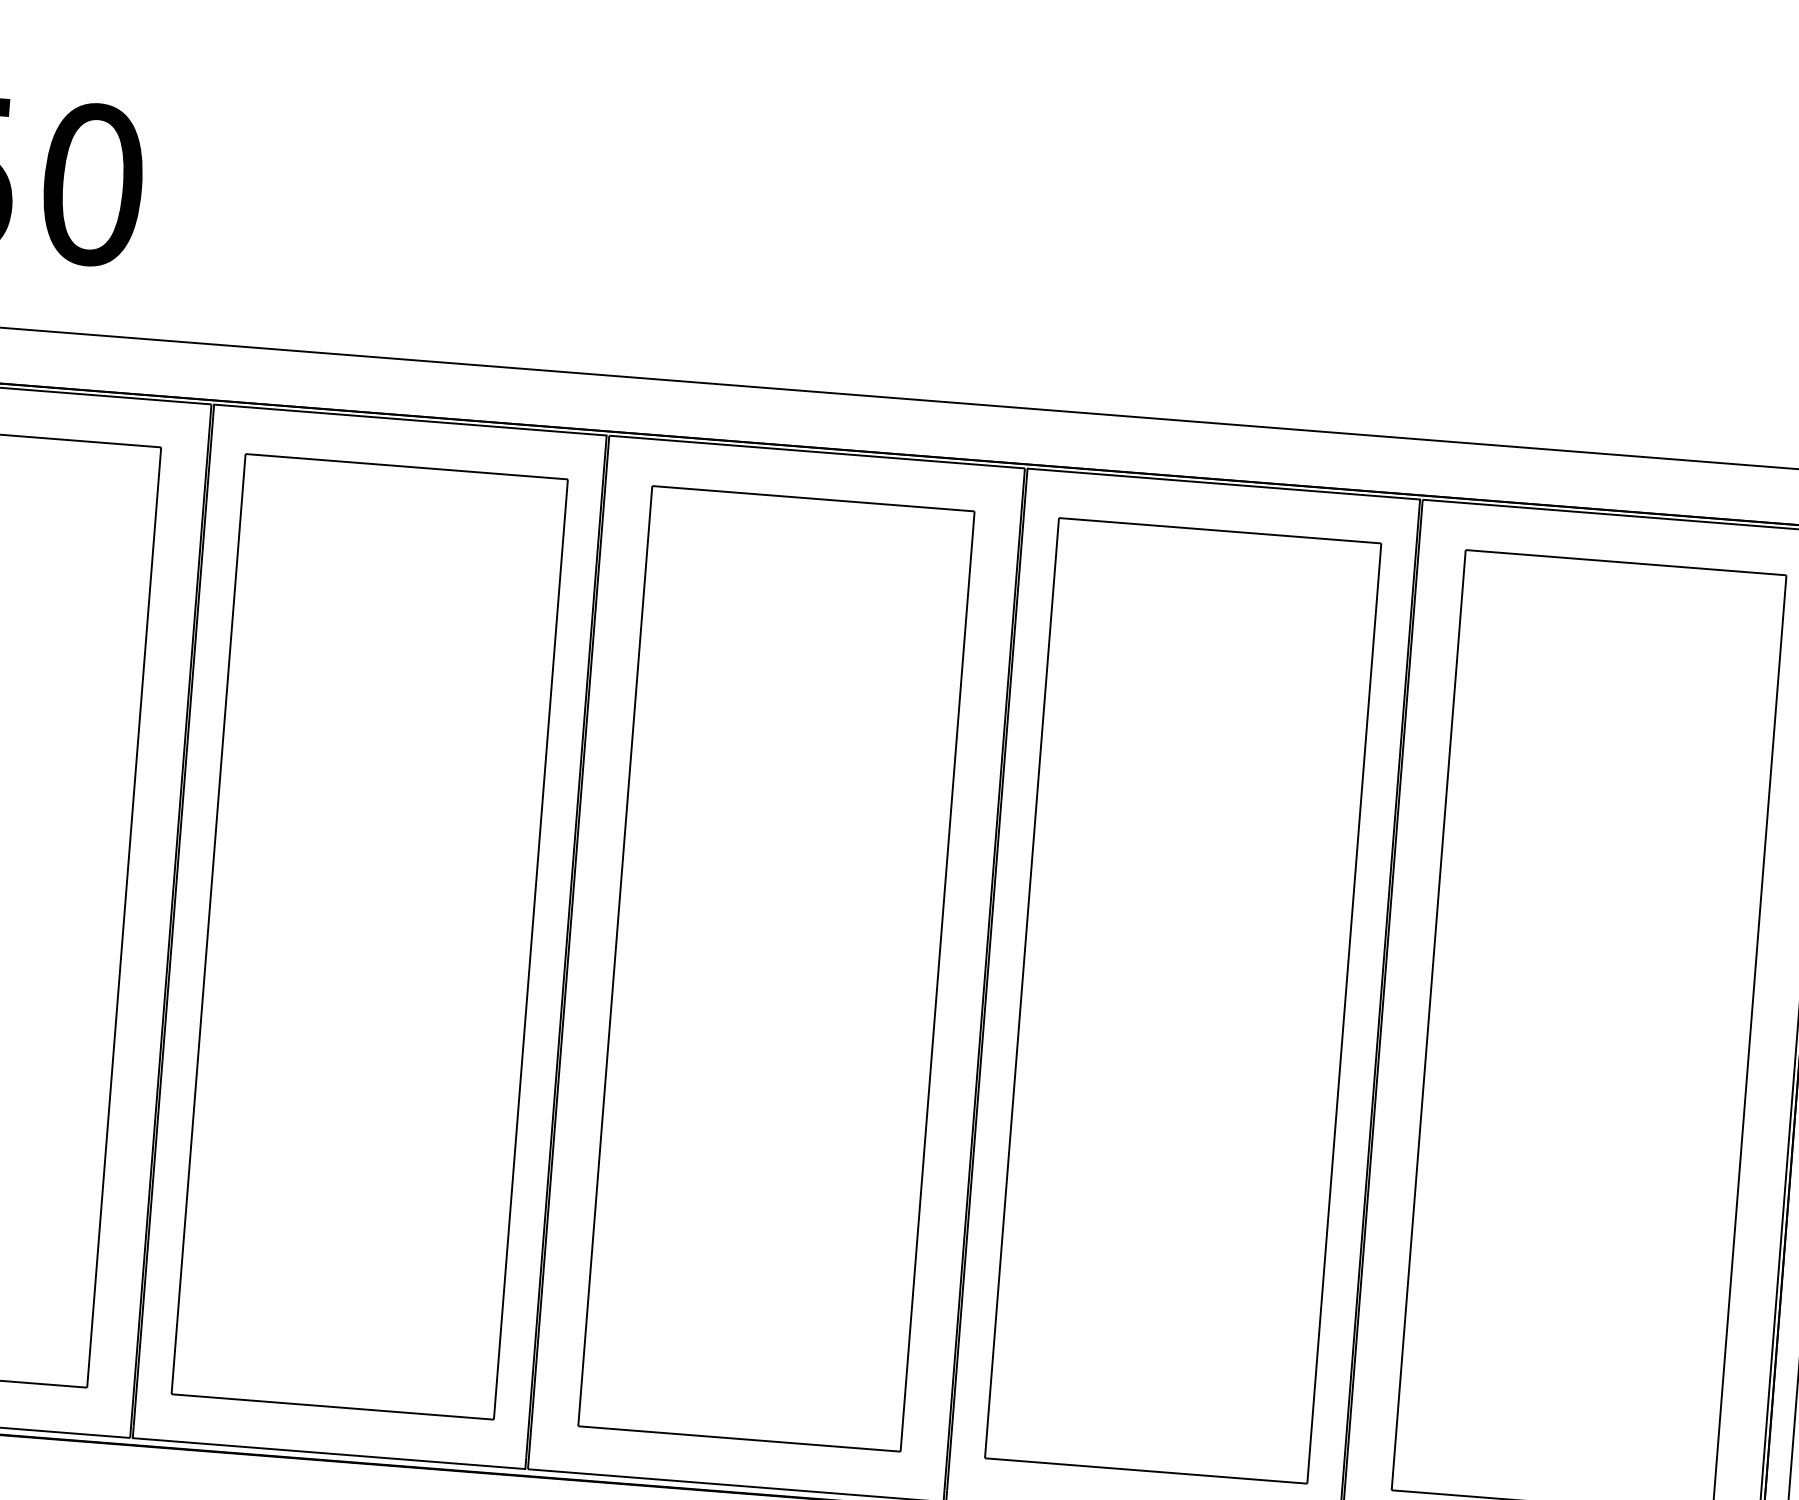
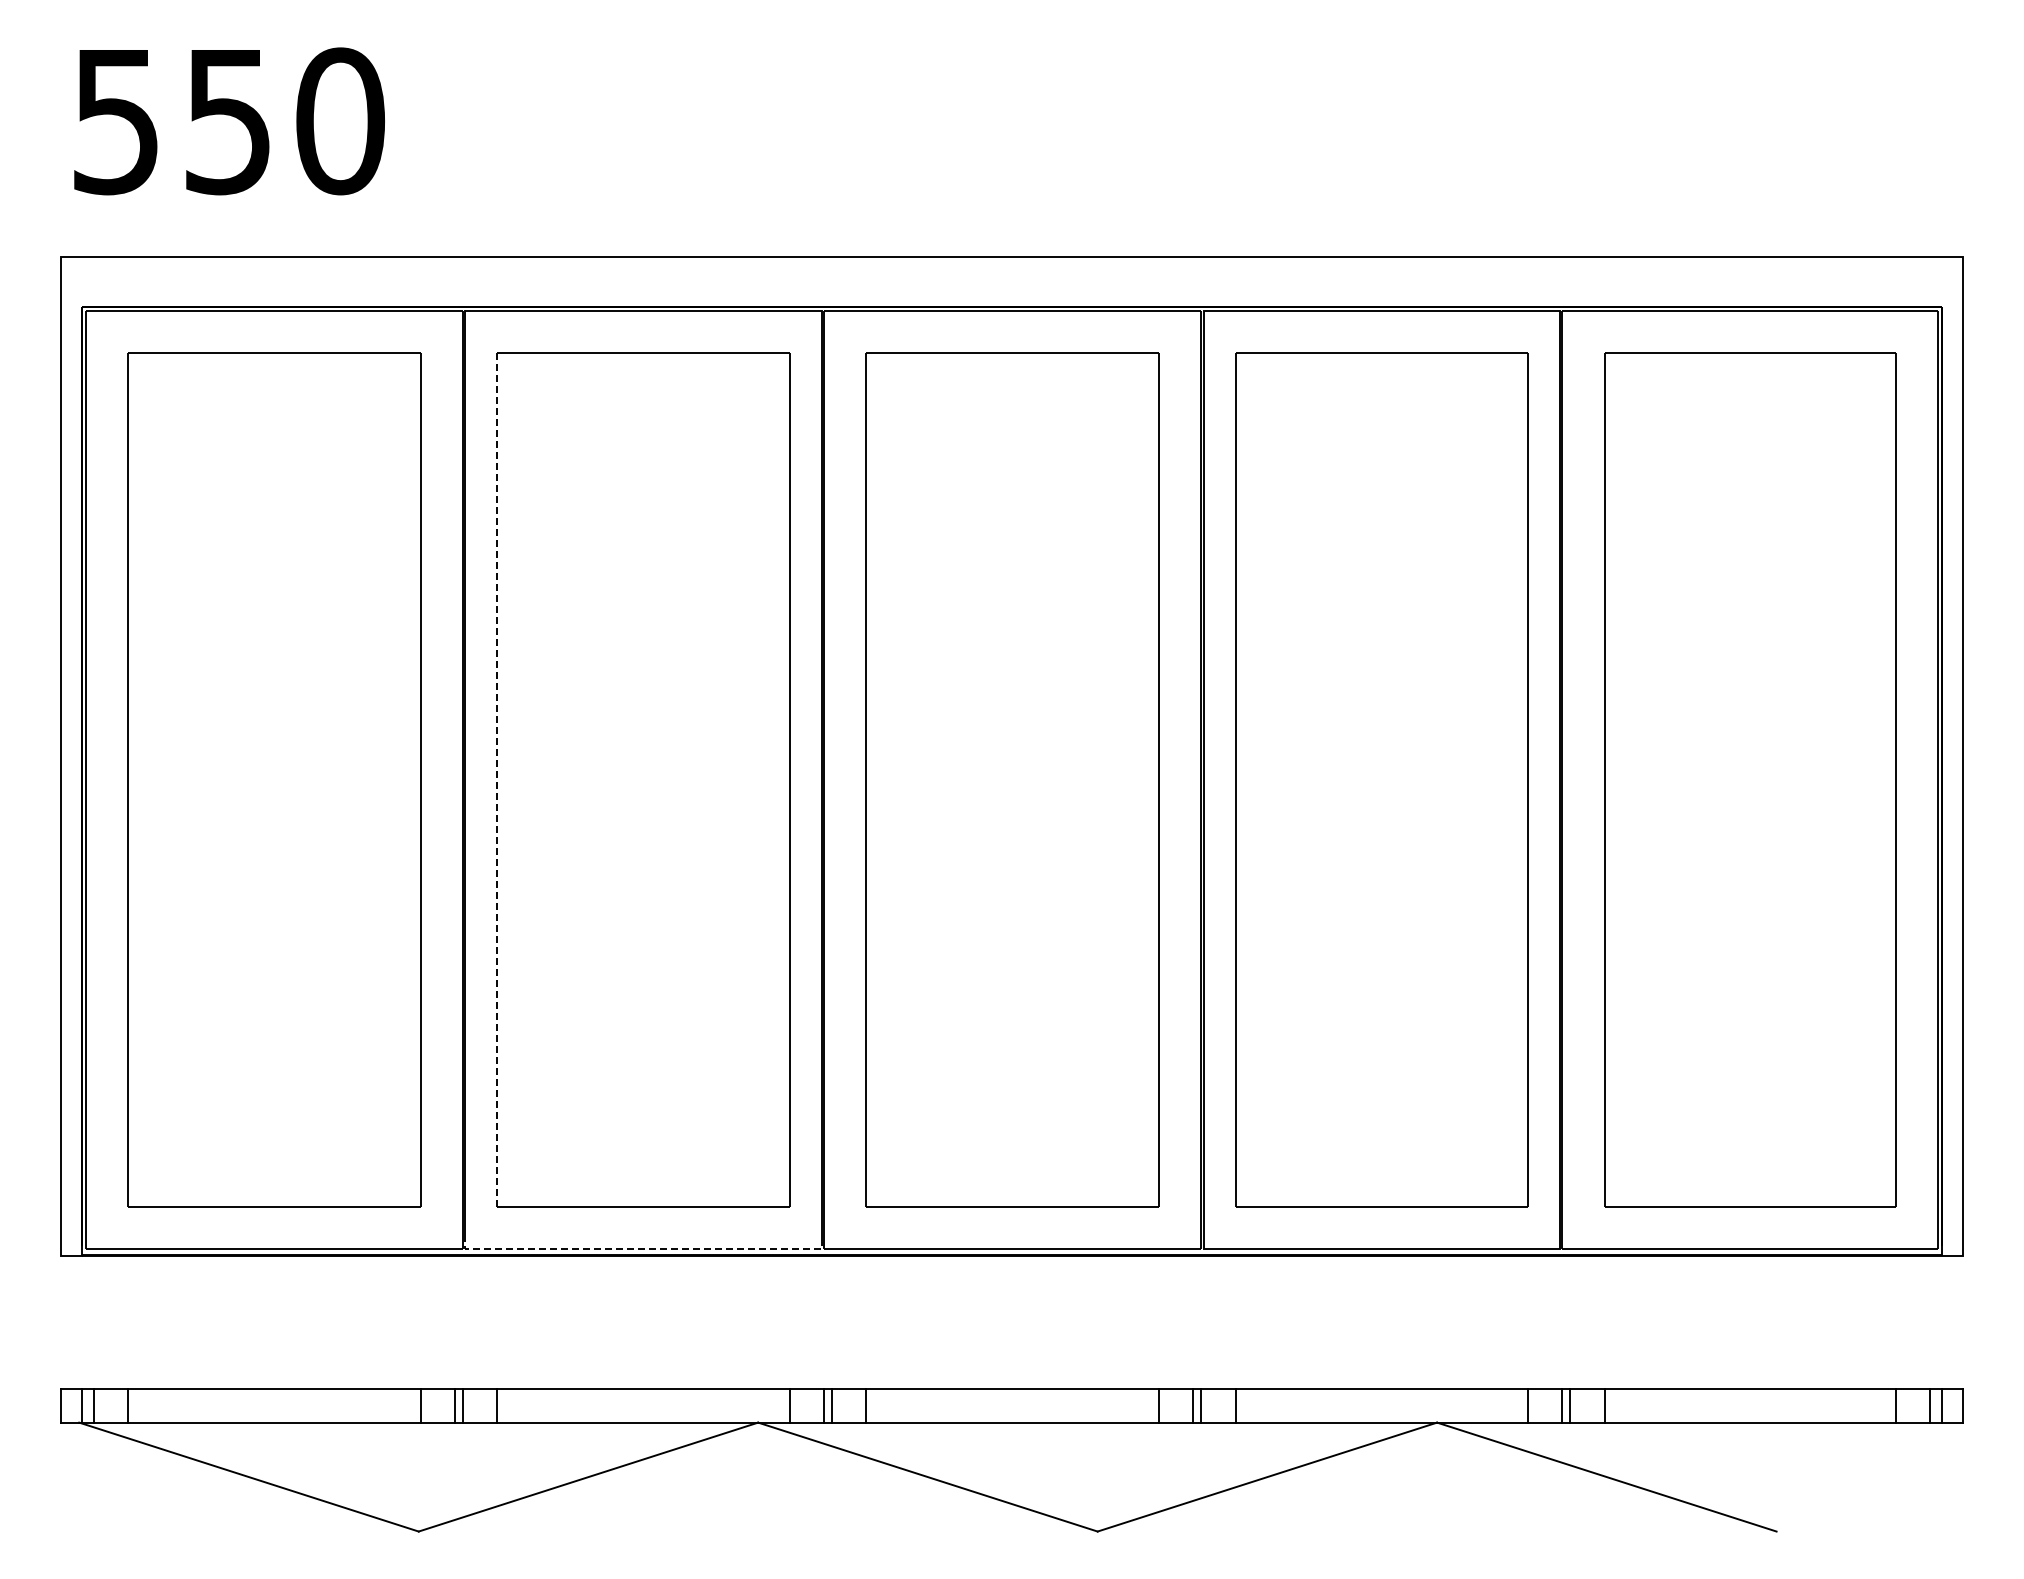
line: (208, 924) -> (497, 780), solid -> dashed
line: (328, 1454) -> (643, 1249), solid -> dashed

